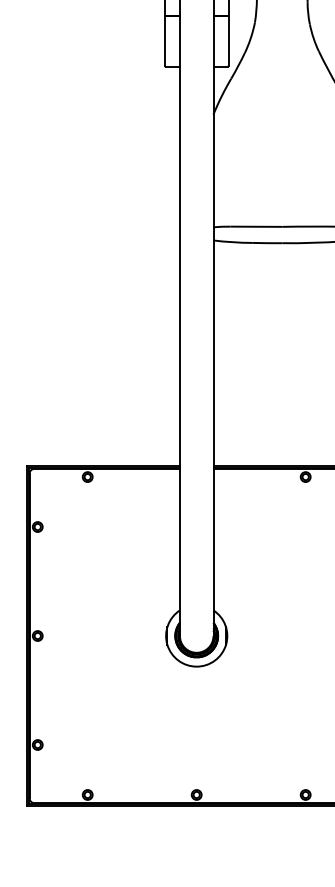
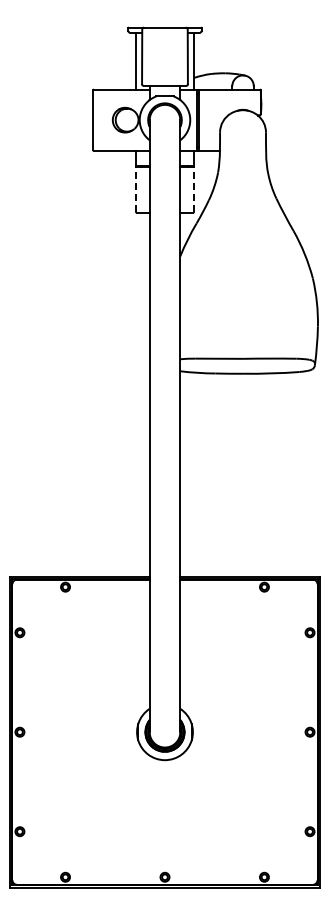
line: (164, 41) -> (135, 189), solid -> dashed
line: (229, 41) -> (194, 189), solid -> dashed

